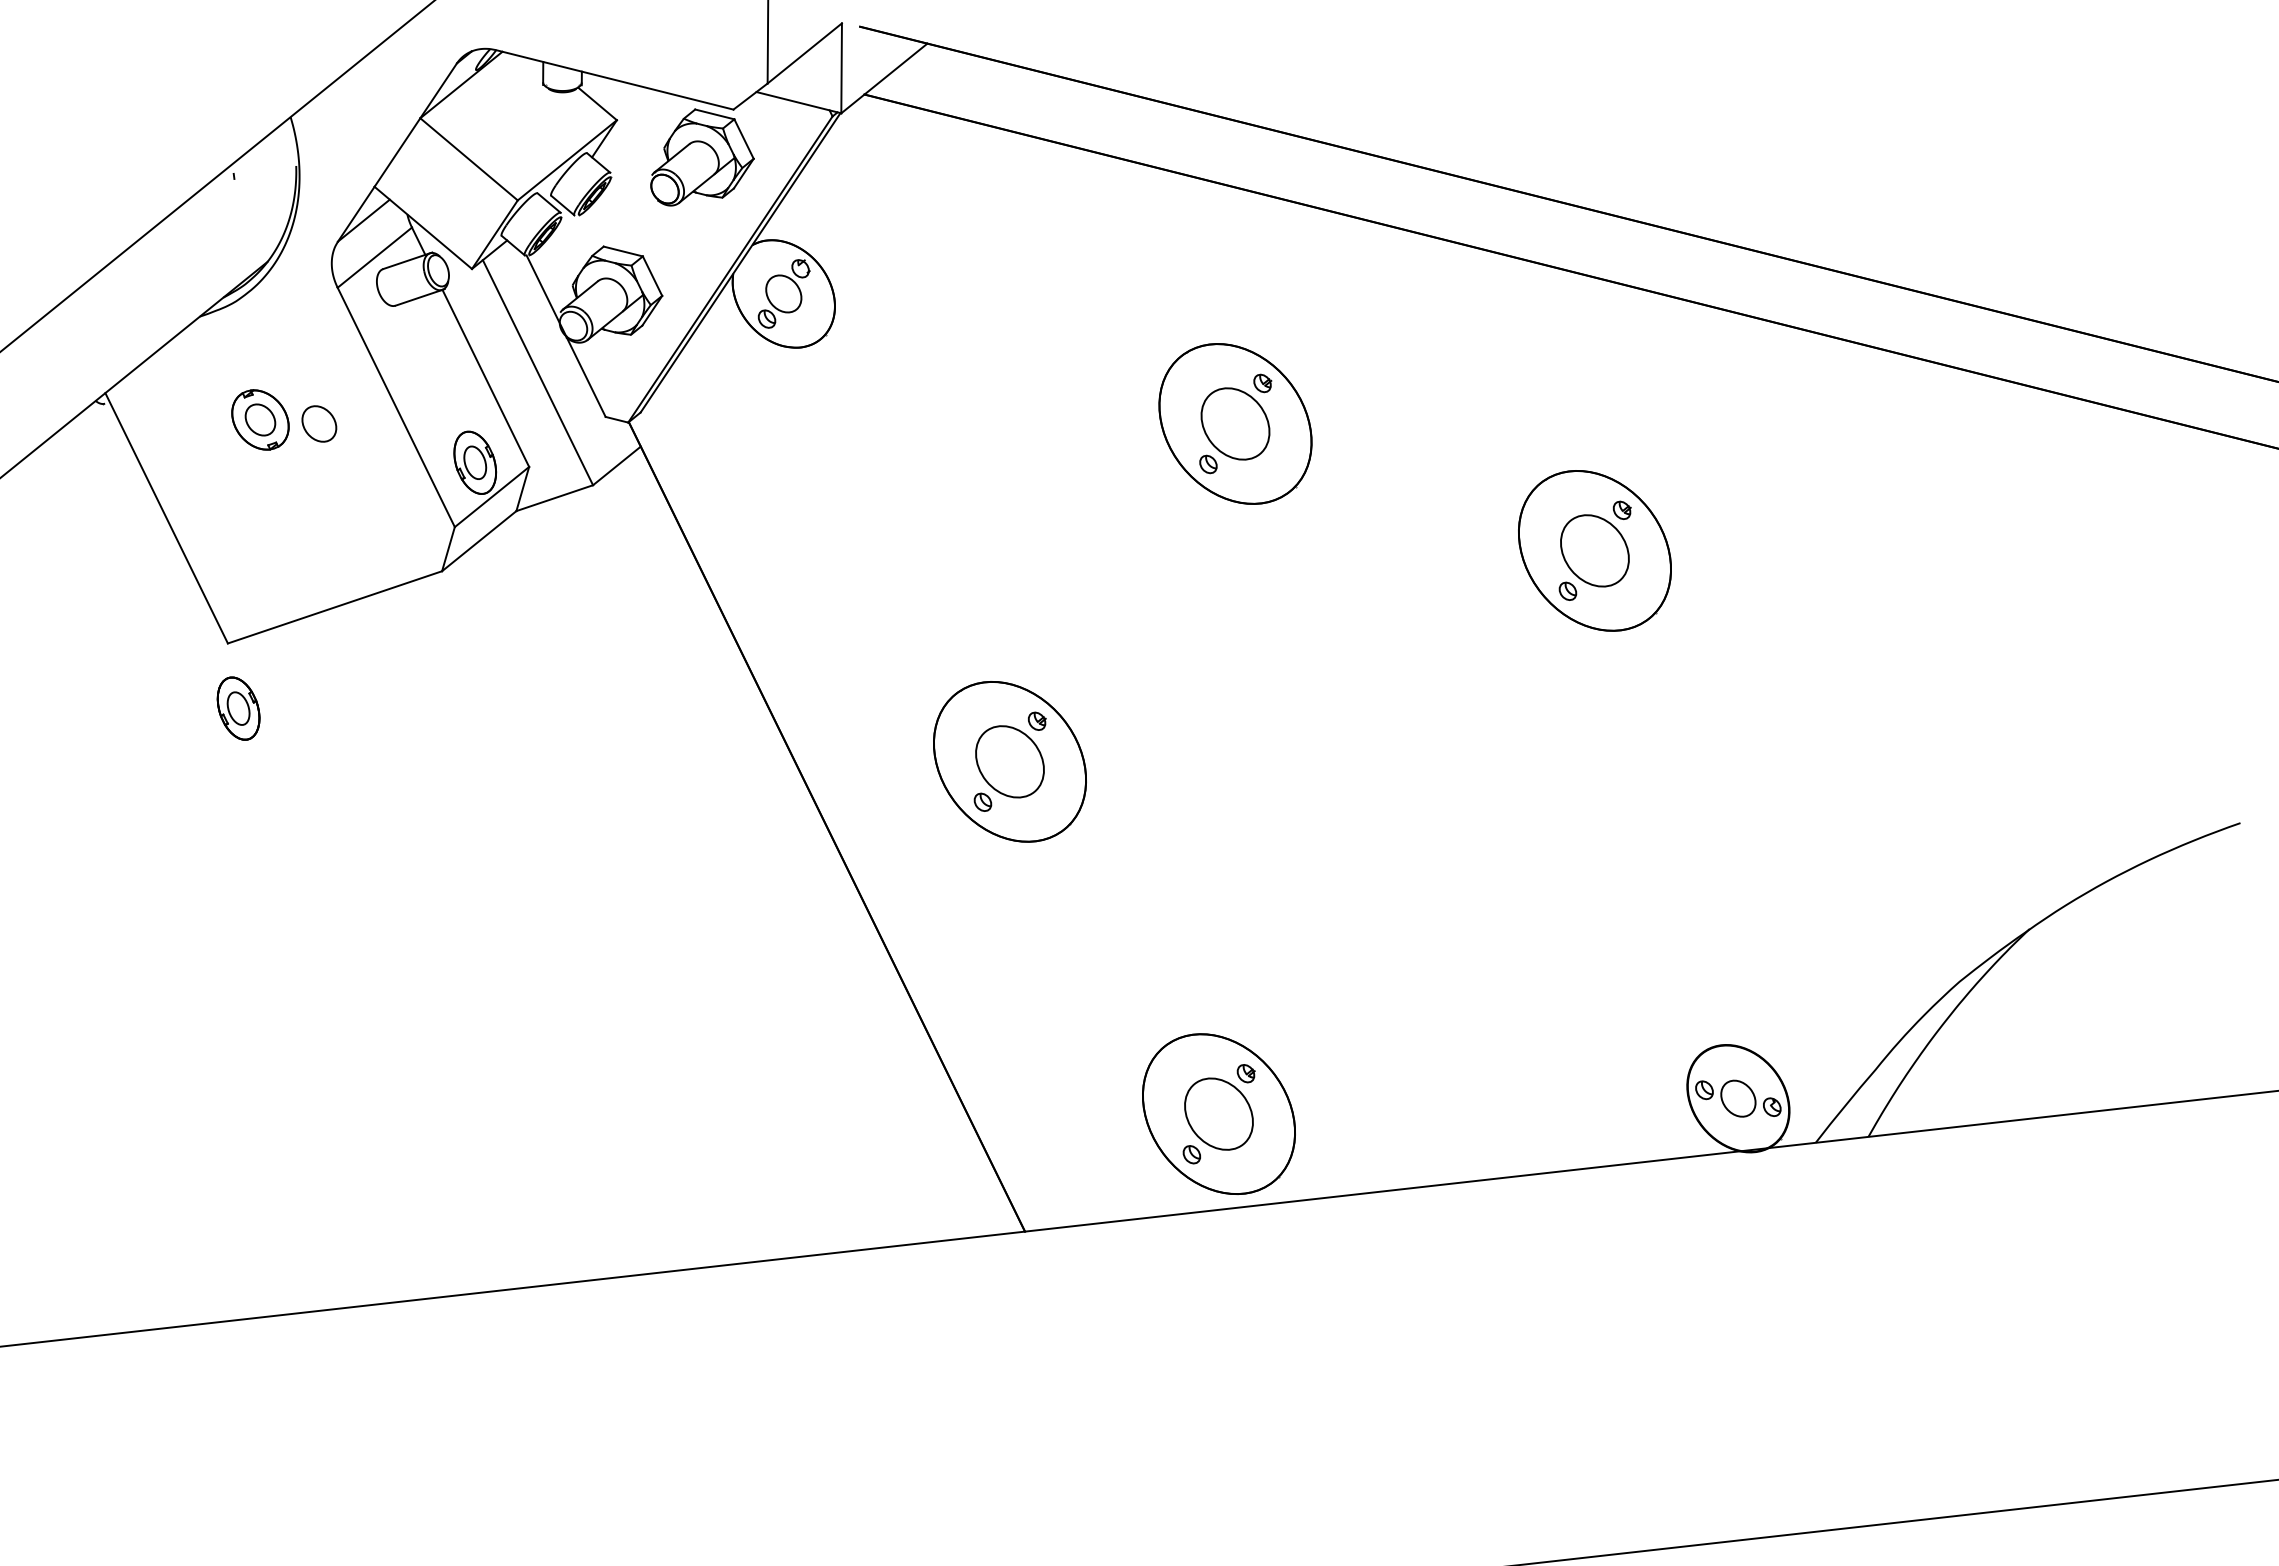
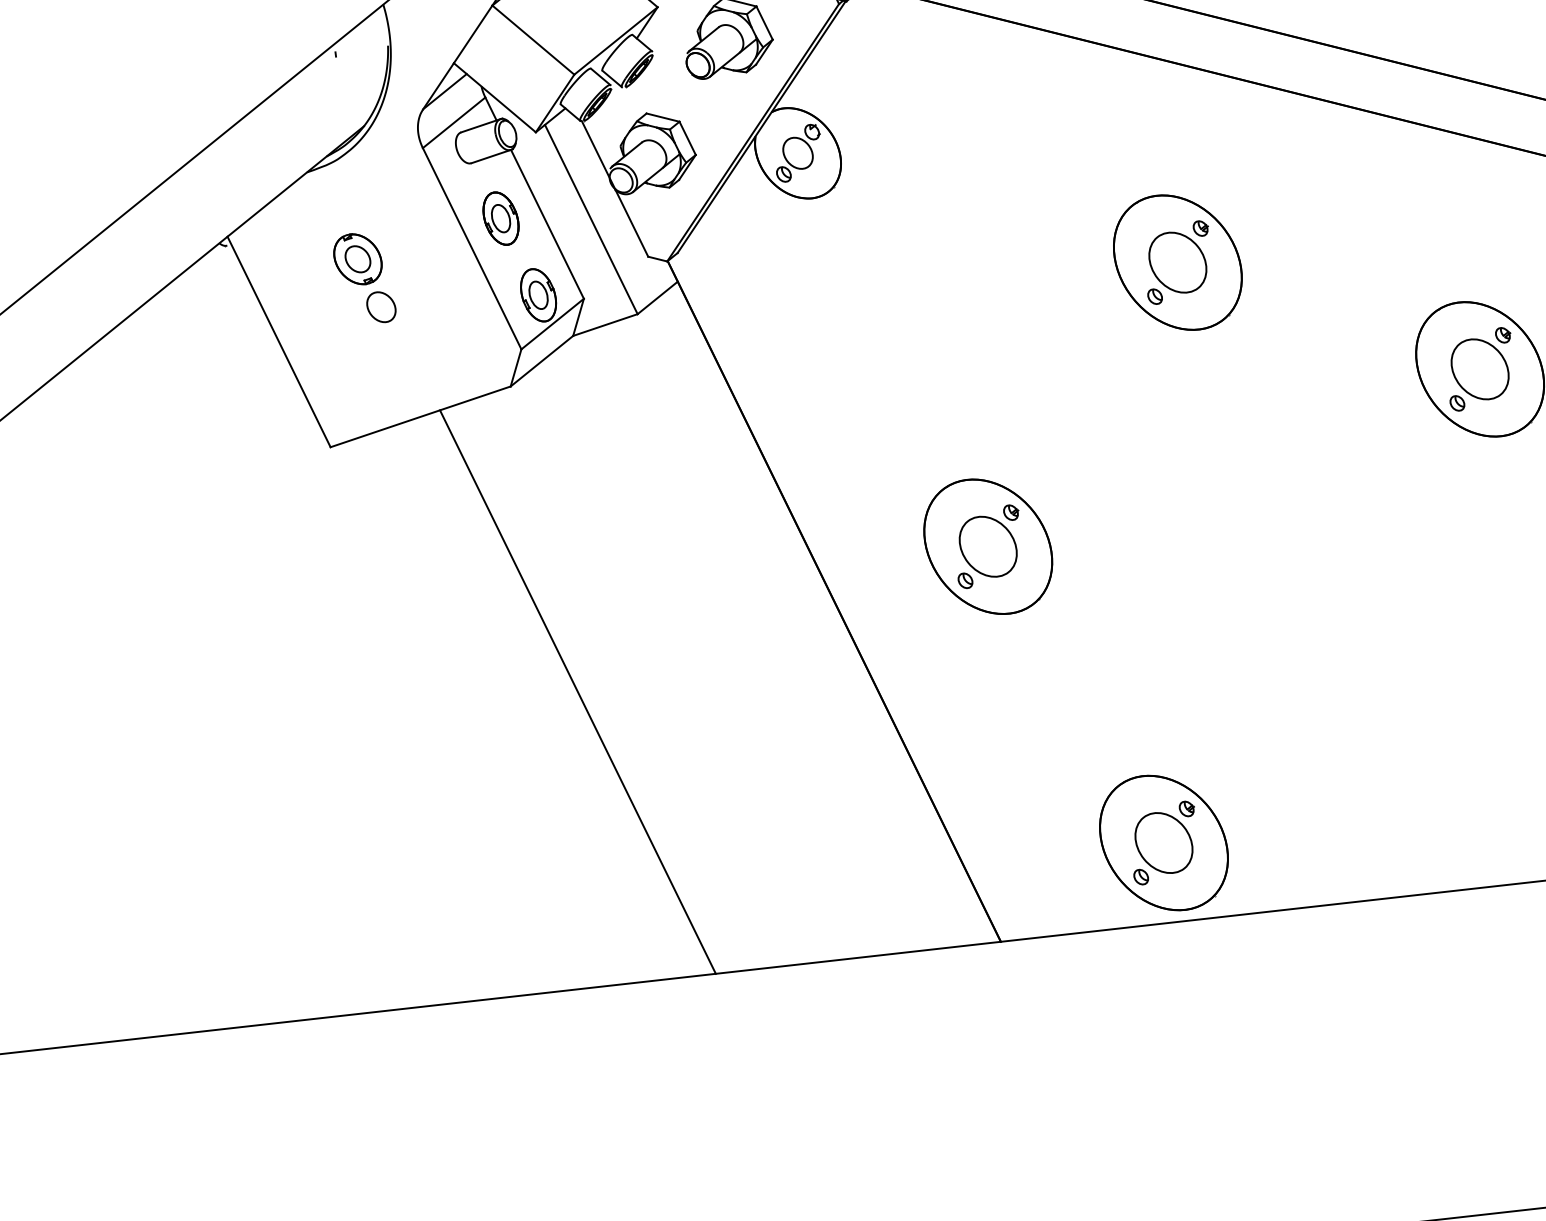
part: (319, 423) -> (381, 306), moved
part: (238, 708) -> (500, 218), moved
line: (522, 934) -> (578, 691), added

